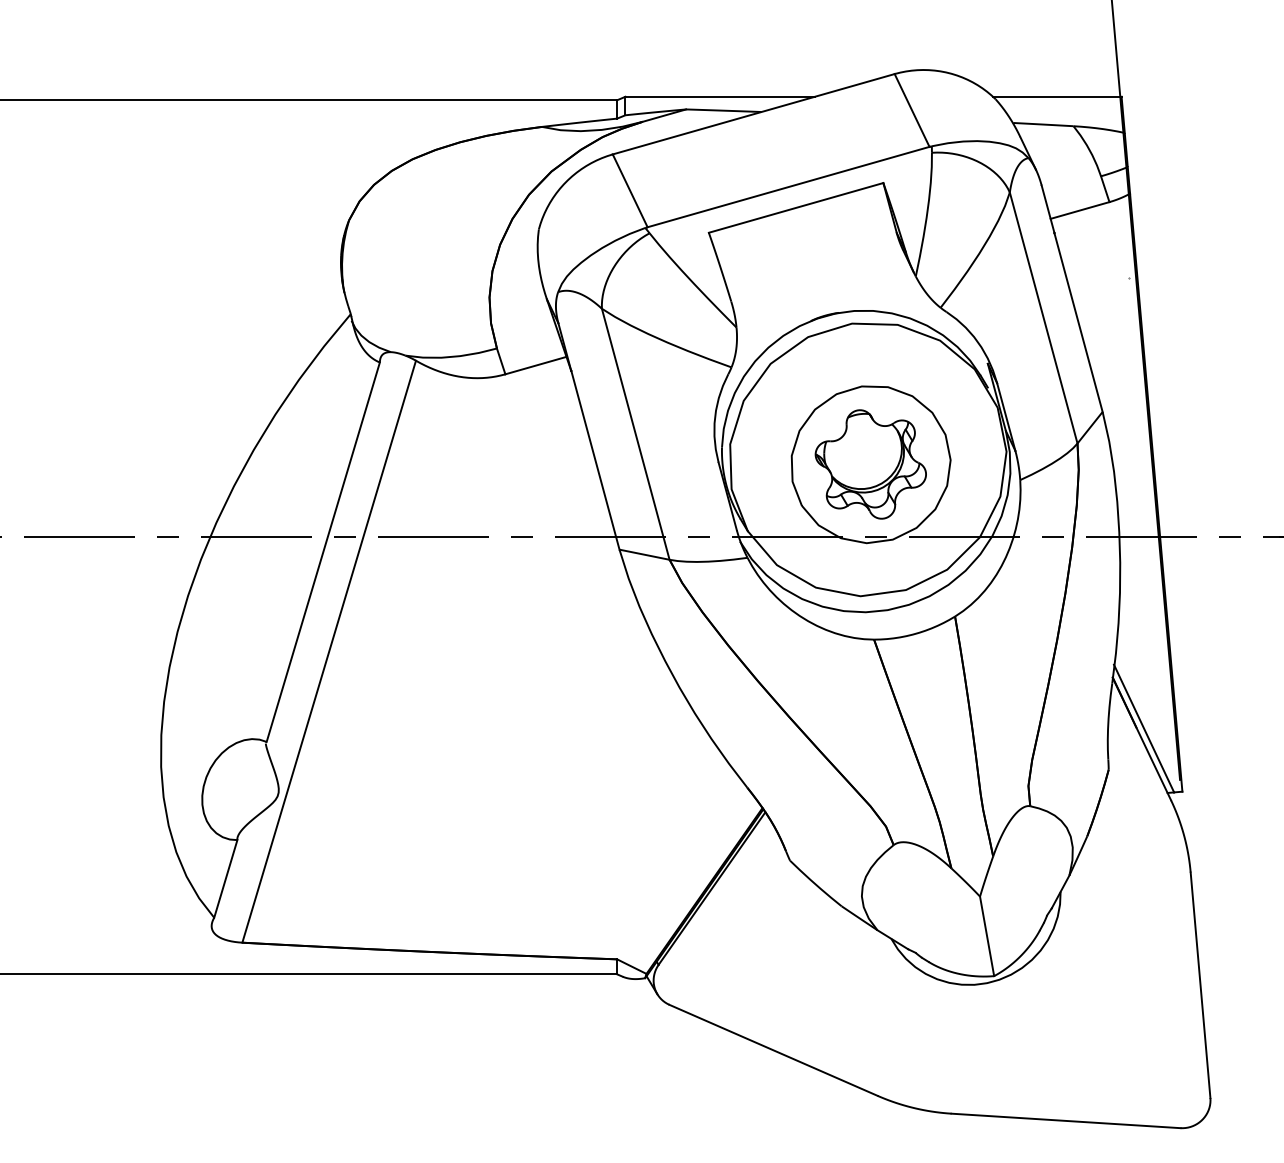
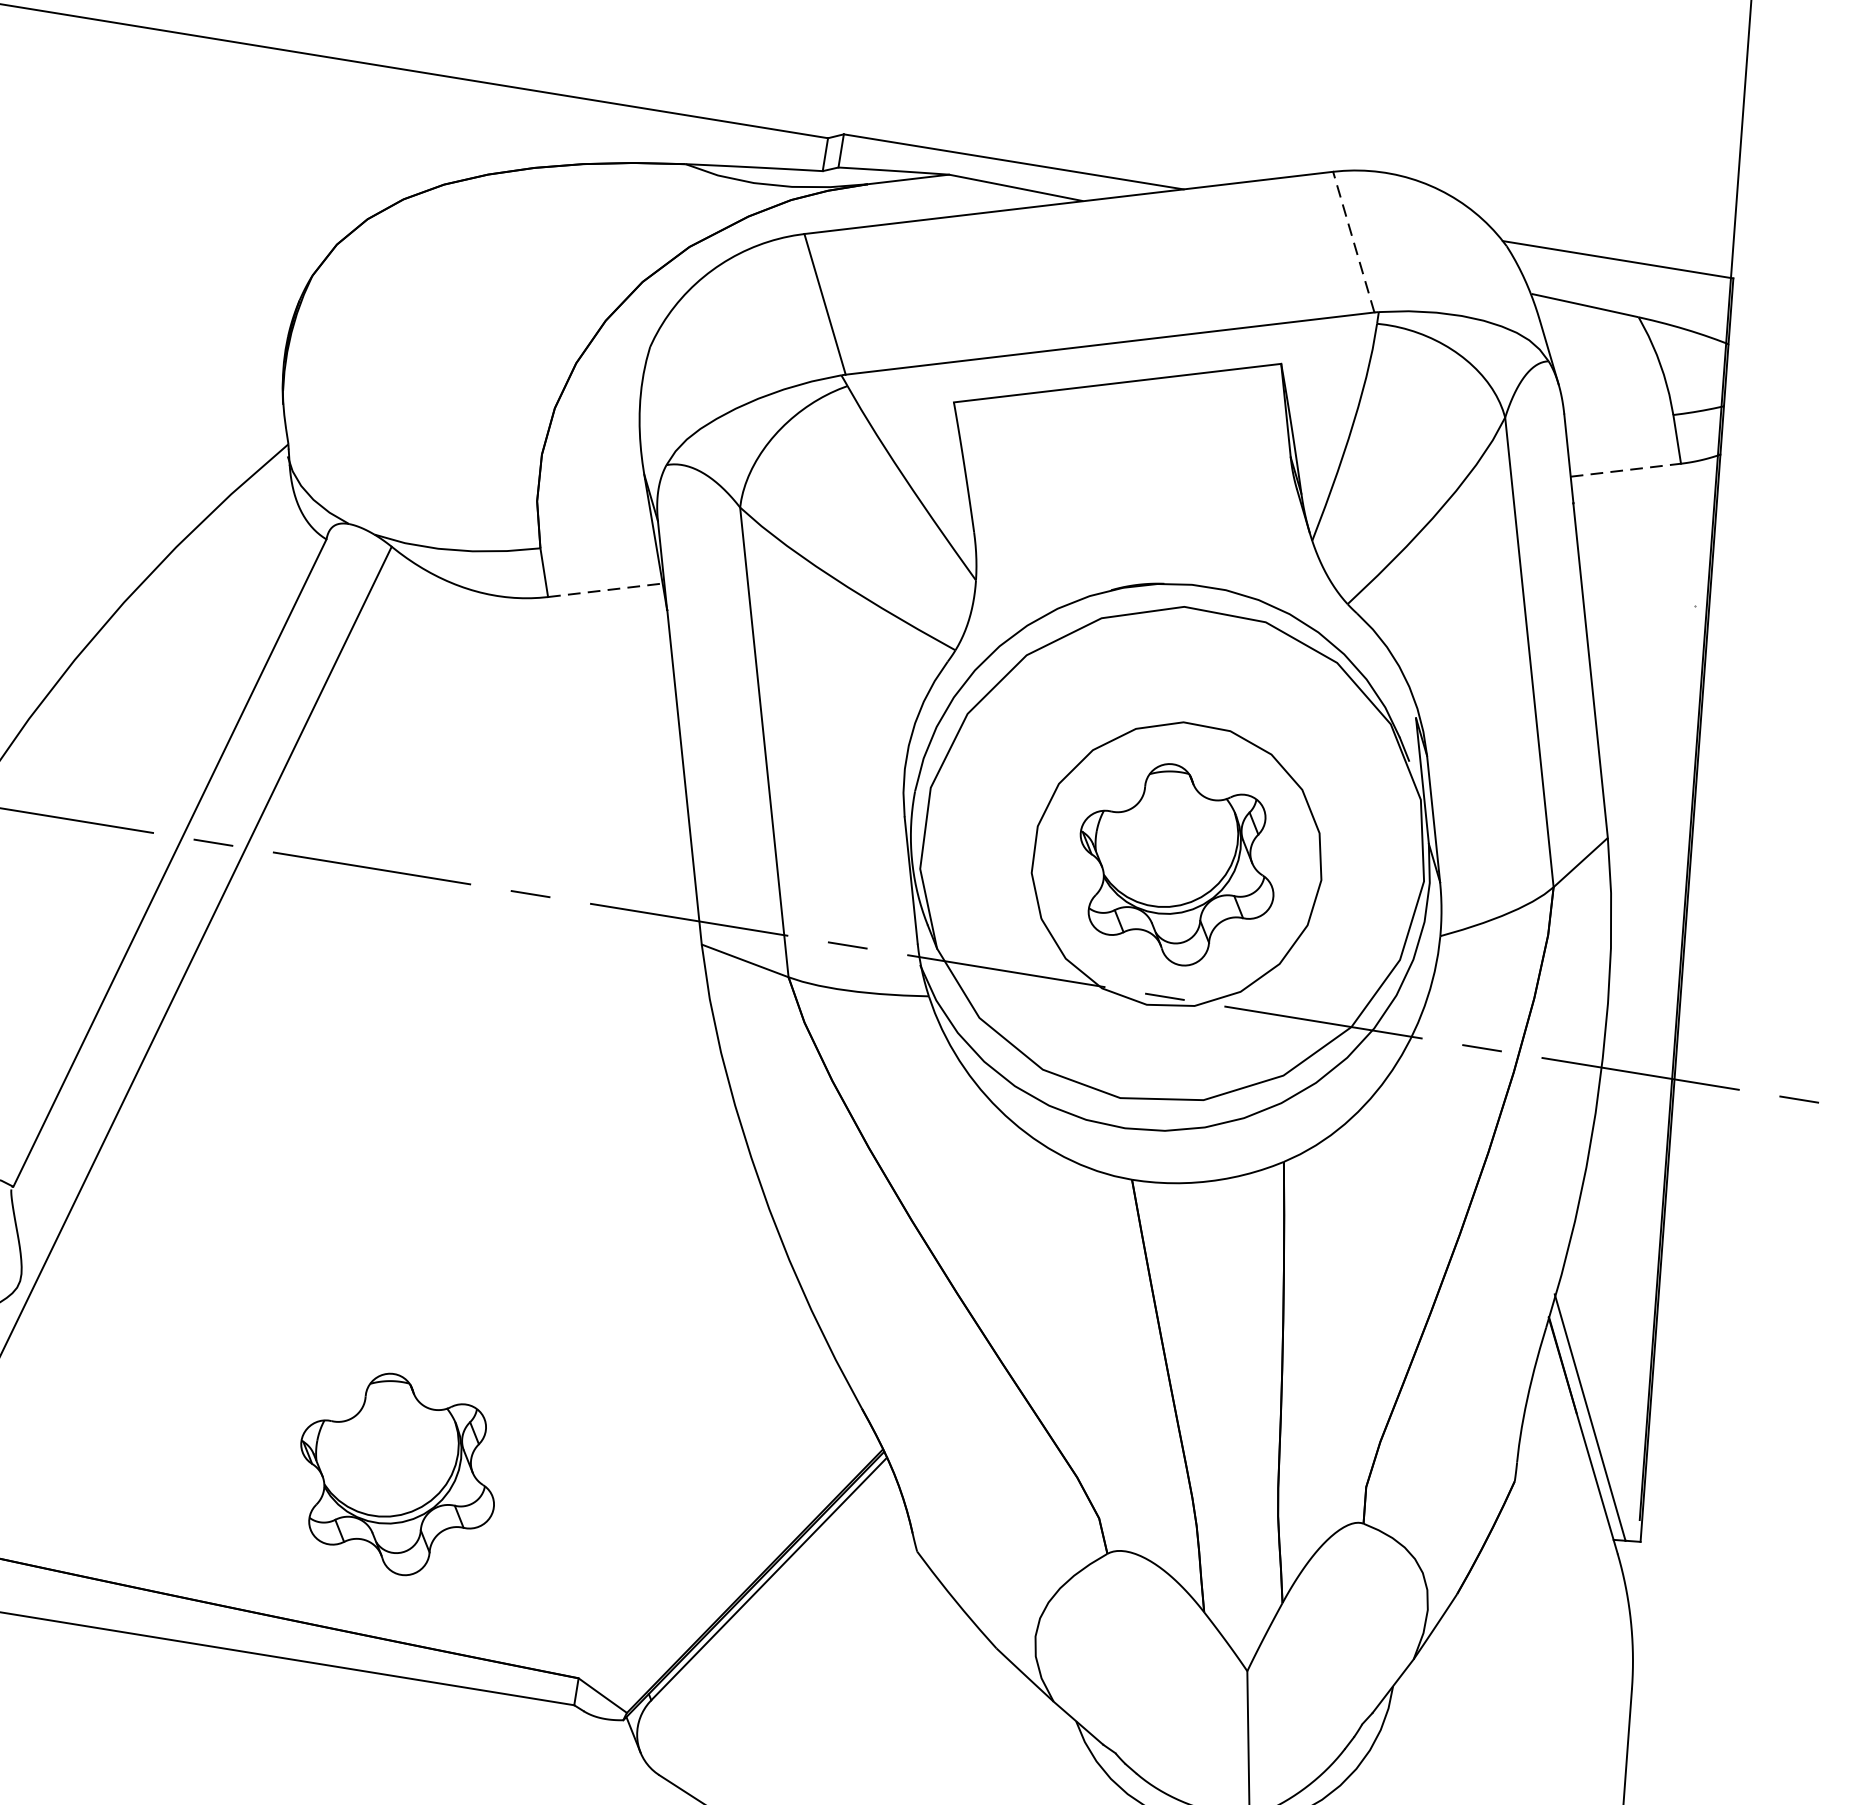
line: (911, 110) -> (1352, 242), solid -> dashed
line: (1080, 210) -> (1626, 470), solid -> dashed
line: (535, 365) -> (604, 589), solid -> dashed
part: (500, 864) -> (396, 1474), added

